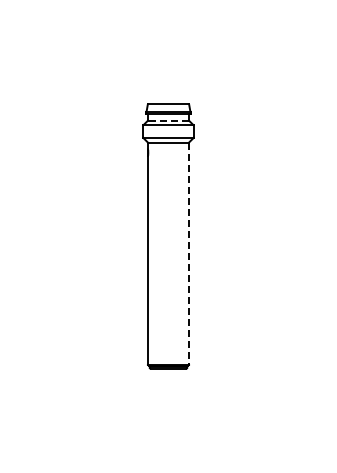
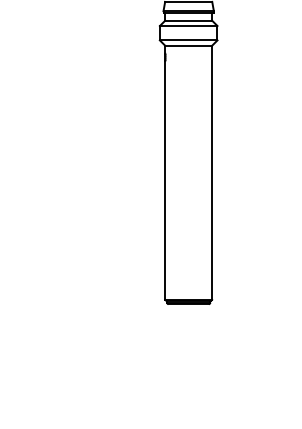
line: (168, 120) -> (188, 20), dashed -> solid
line: (188, 254) -> (211, 173), dashed -> solid

